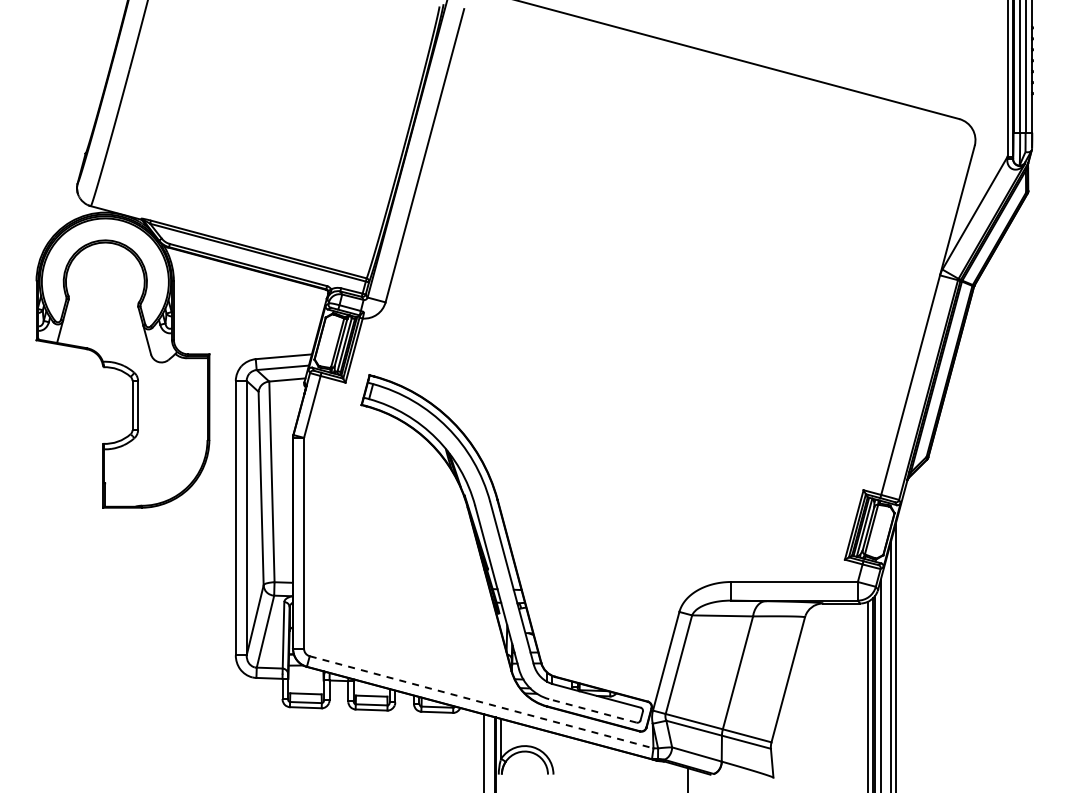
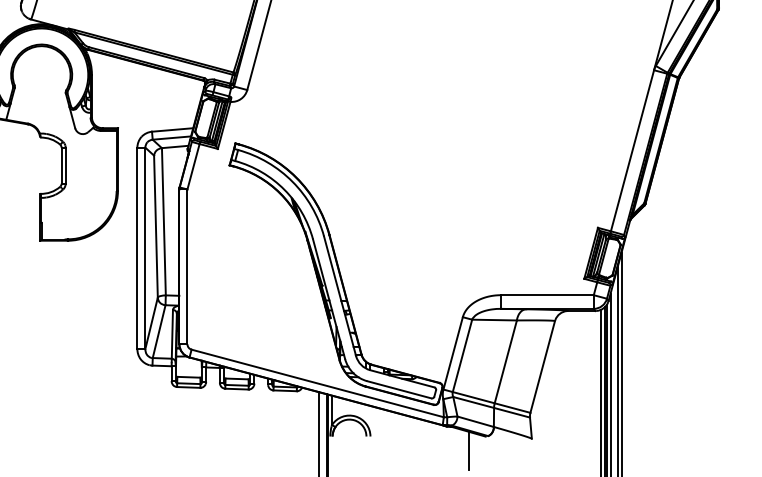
line: (481, 702) -> (317, 383), dashed -> solid
line: (592, 710) -> (399, 389), dashed -> solid

